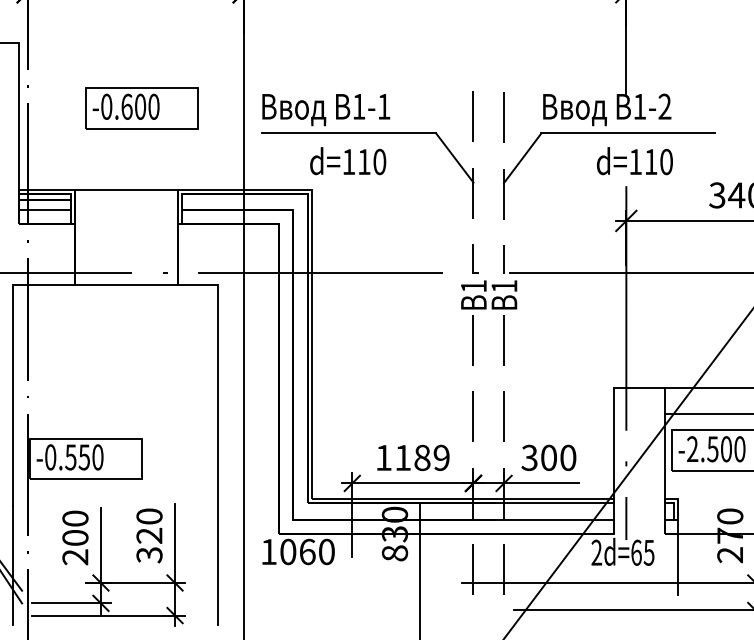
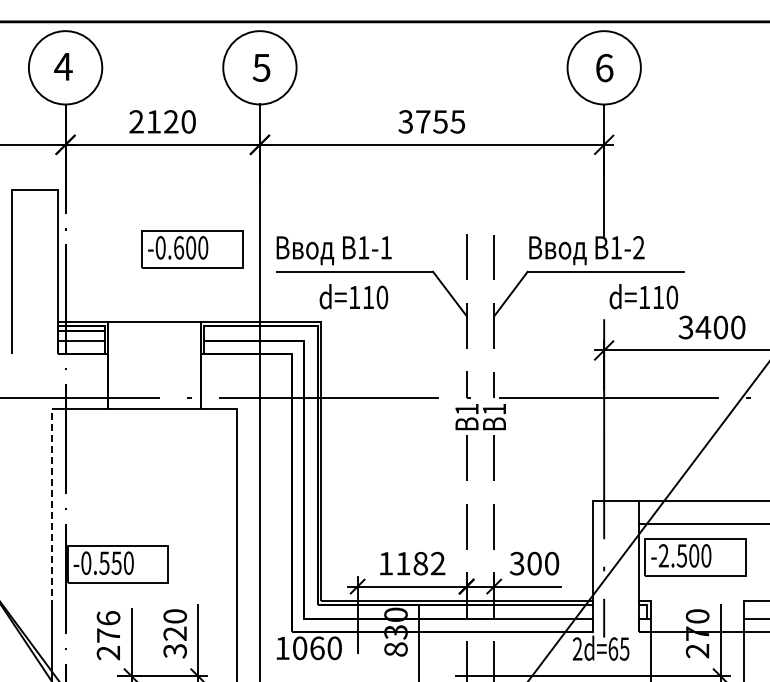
part: (142, 108) -> (192, 249), moved
text: (634, 160) -> (643, 296), moved
line: (13, 395) -> (52, 507), solid -> dashed
text: (441, 457) -> (437, 563), 1189 -> 1182
text: (75, 527) -> (108, 626), 200 -> 276

